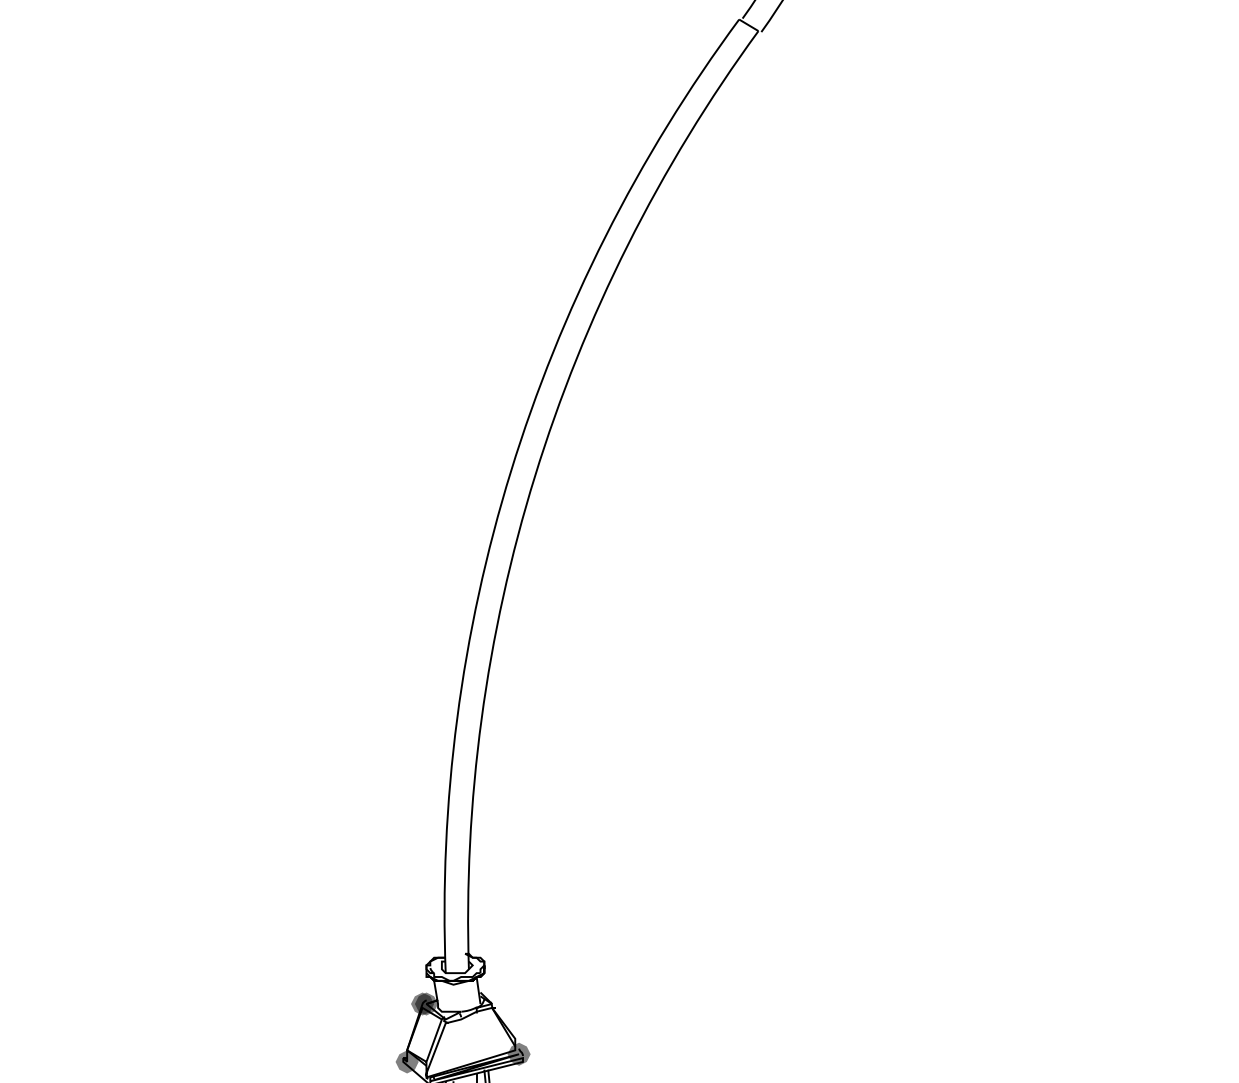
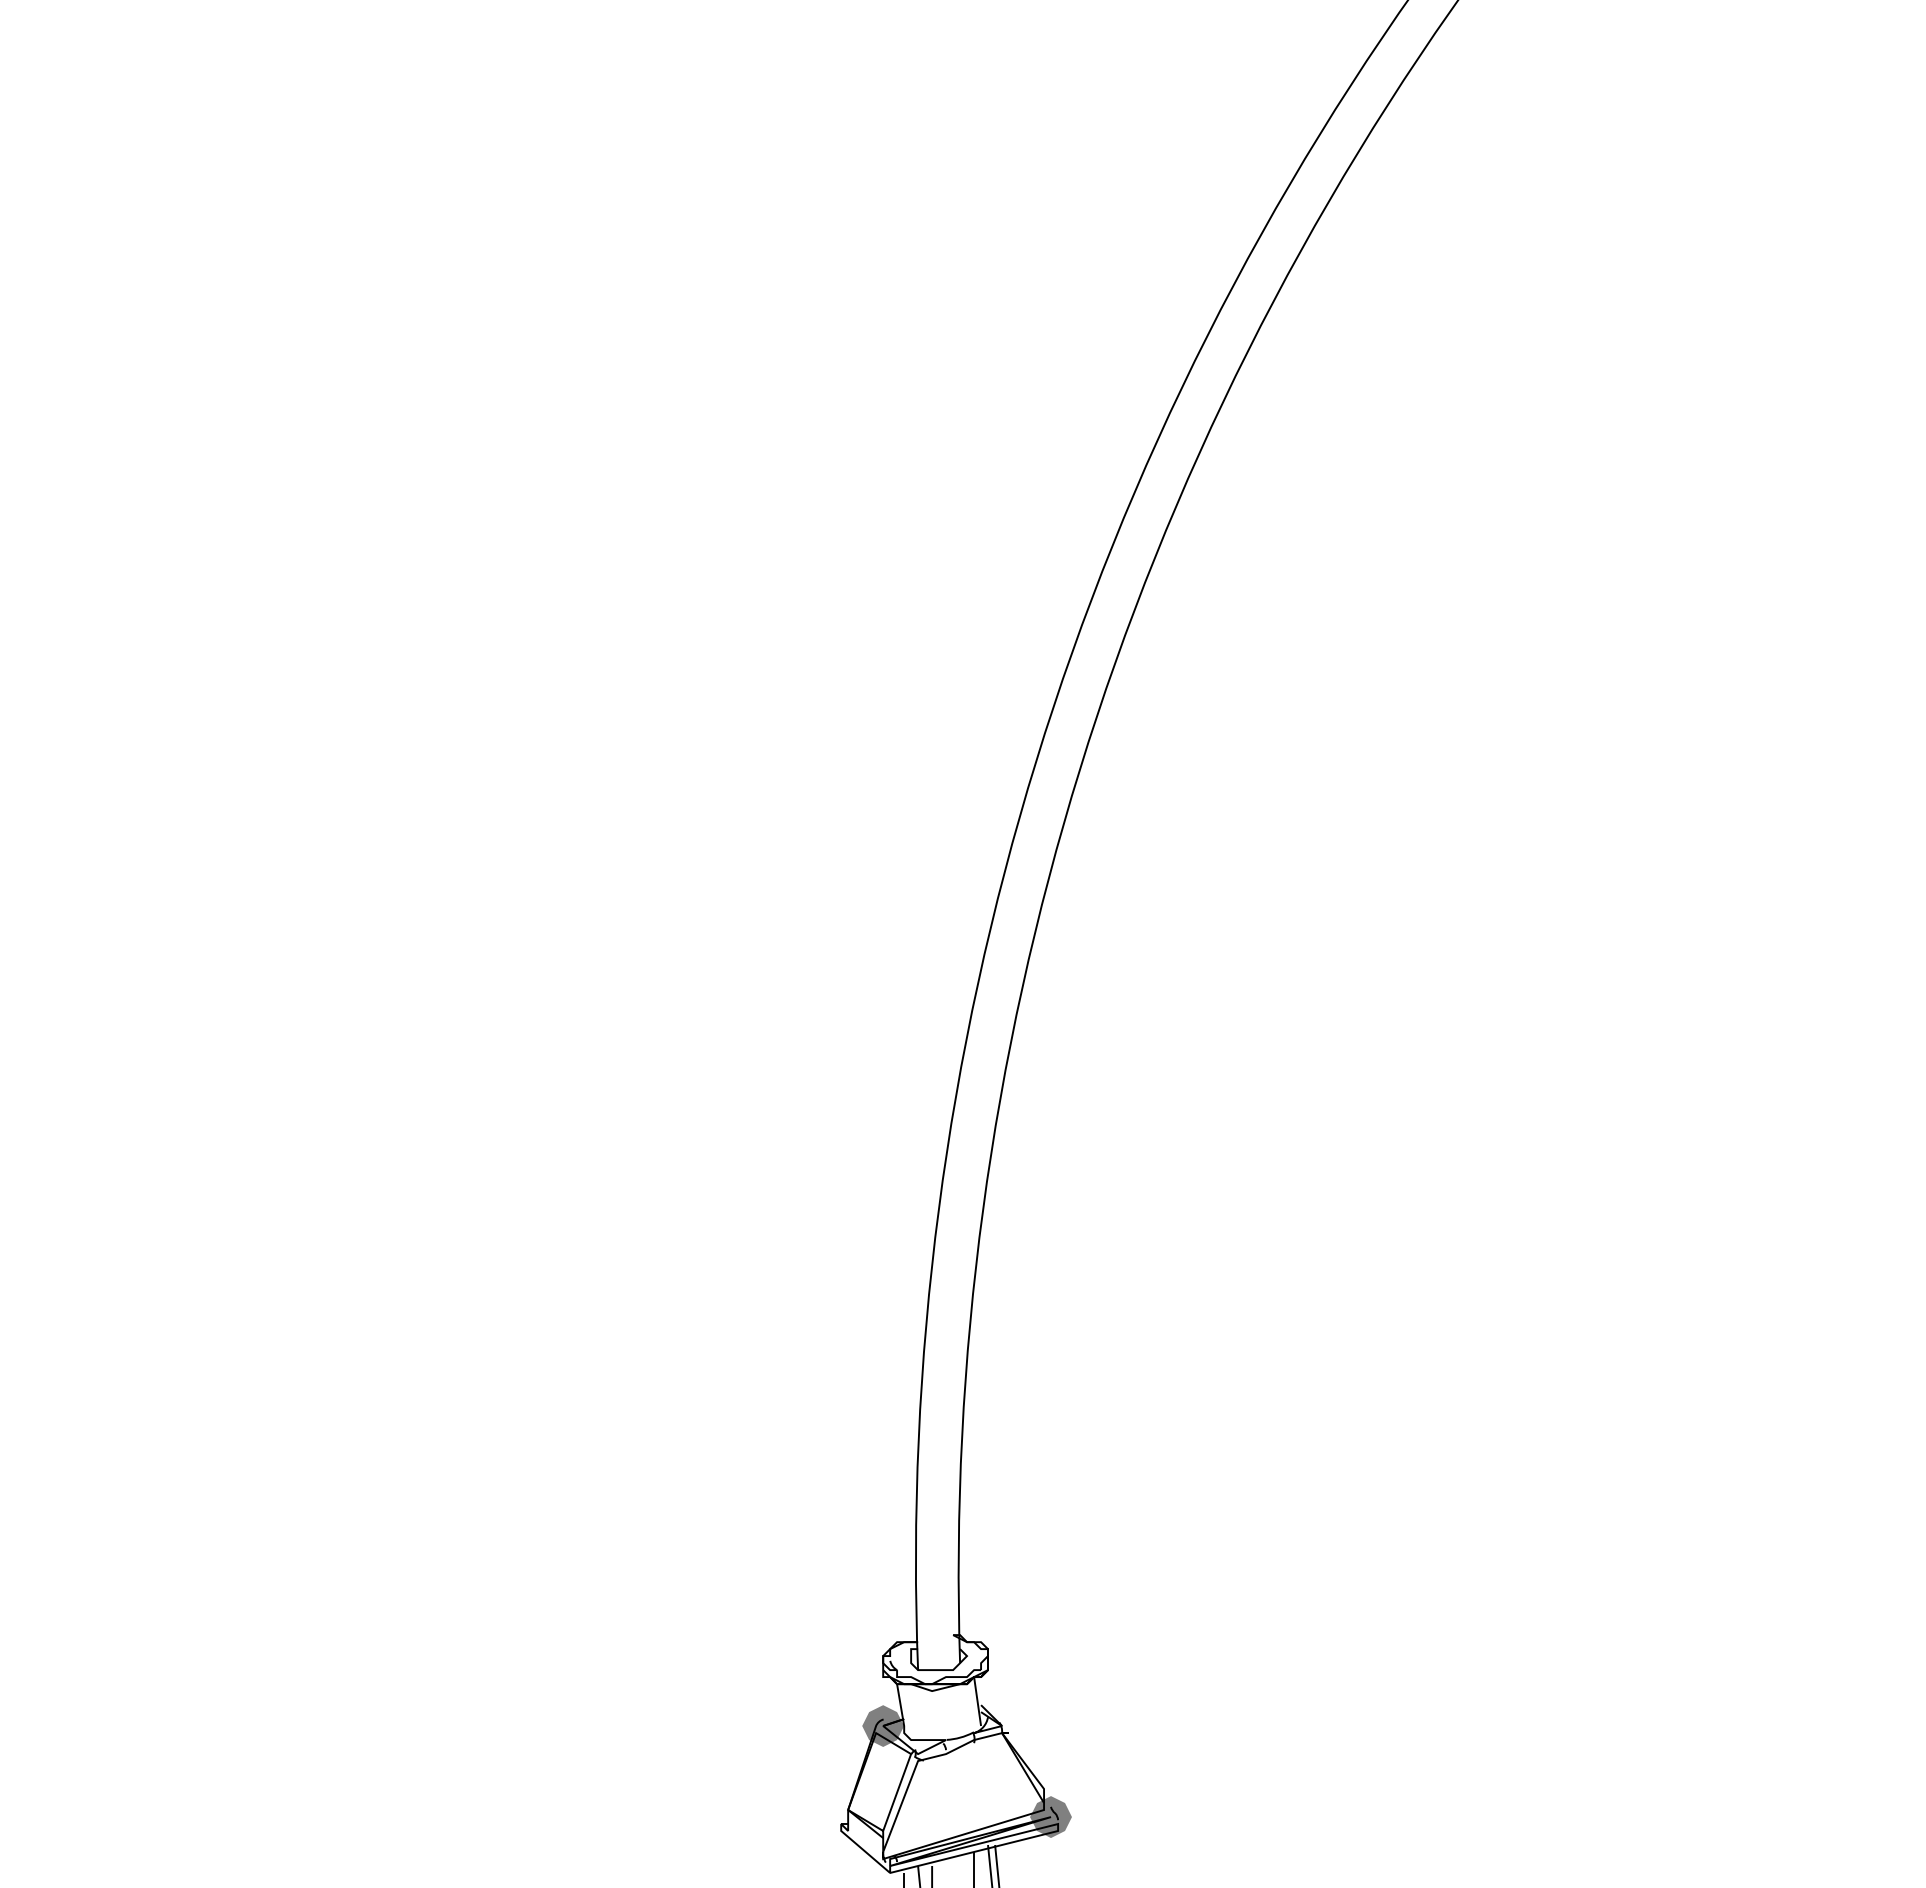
fill: (422, 1003) -> (875, 1725), removed
fill: (406, 1061) -> (846, 1830), removed

